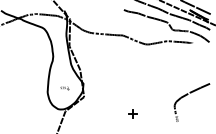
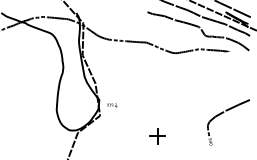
part: (65, 88) -> (112, 105), moved
part: (132, 113) -> (157, 135), size x1.6

